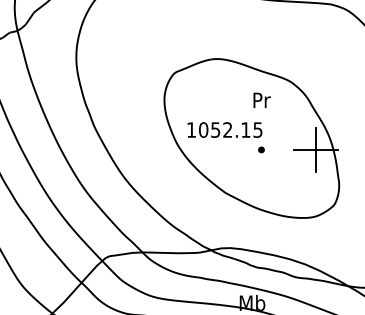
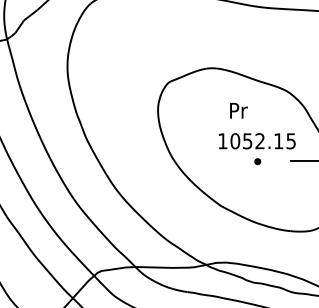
text: (261, 100) -> (238, 110), moved
text: (224, 129) -> (256, 140), moved
line: (315, 149) -> (313, 161), removed

